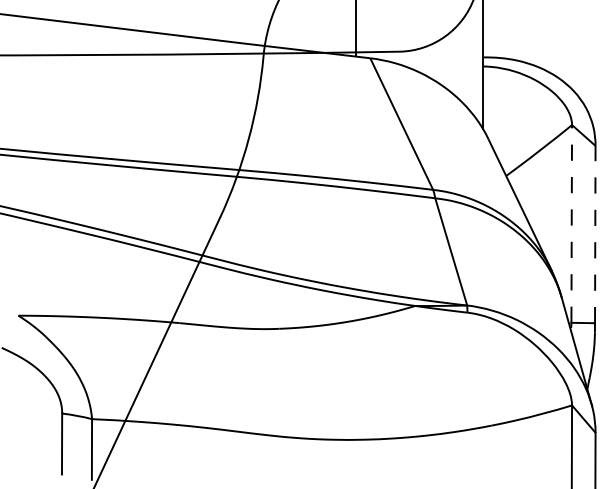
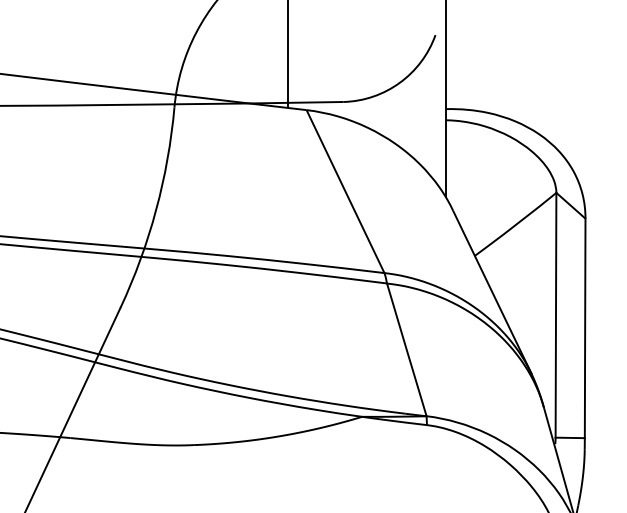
line: (571, 223) -> (555, 314), dashed -> solid
line: (595, 234) -> (585, 328), dashed -> solid

